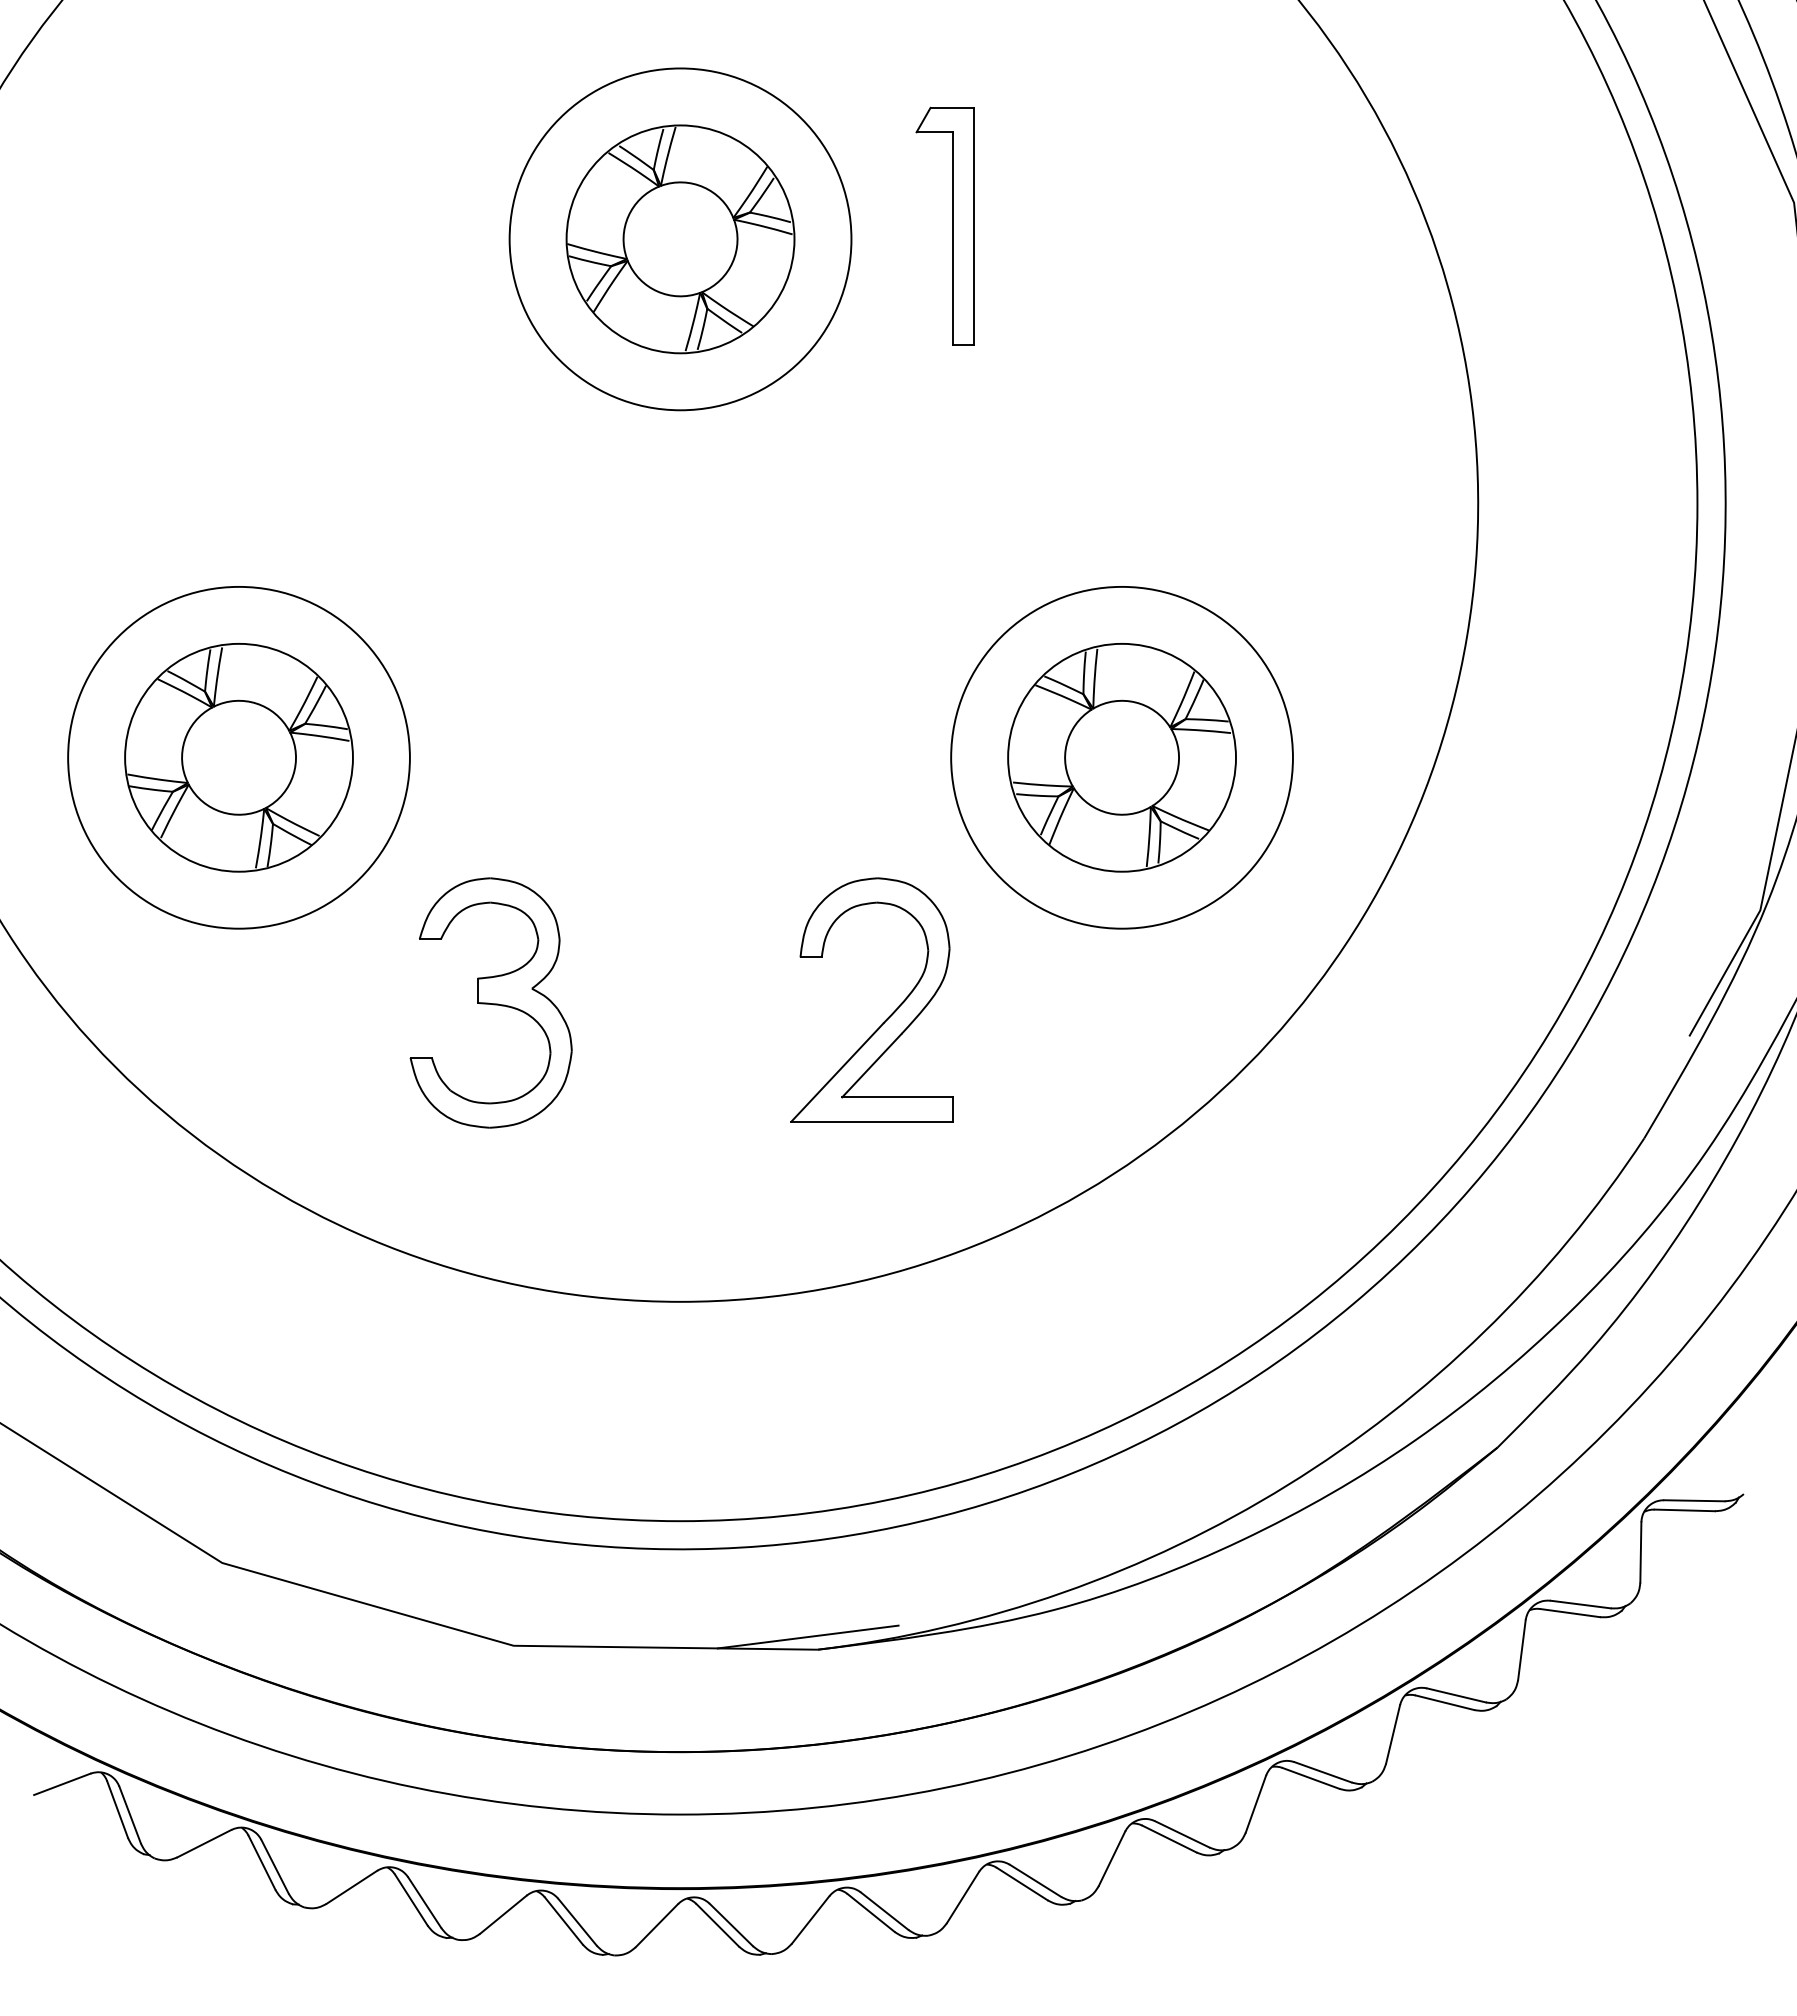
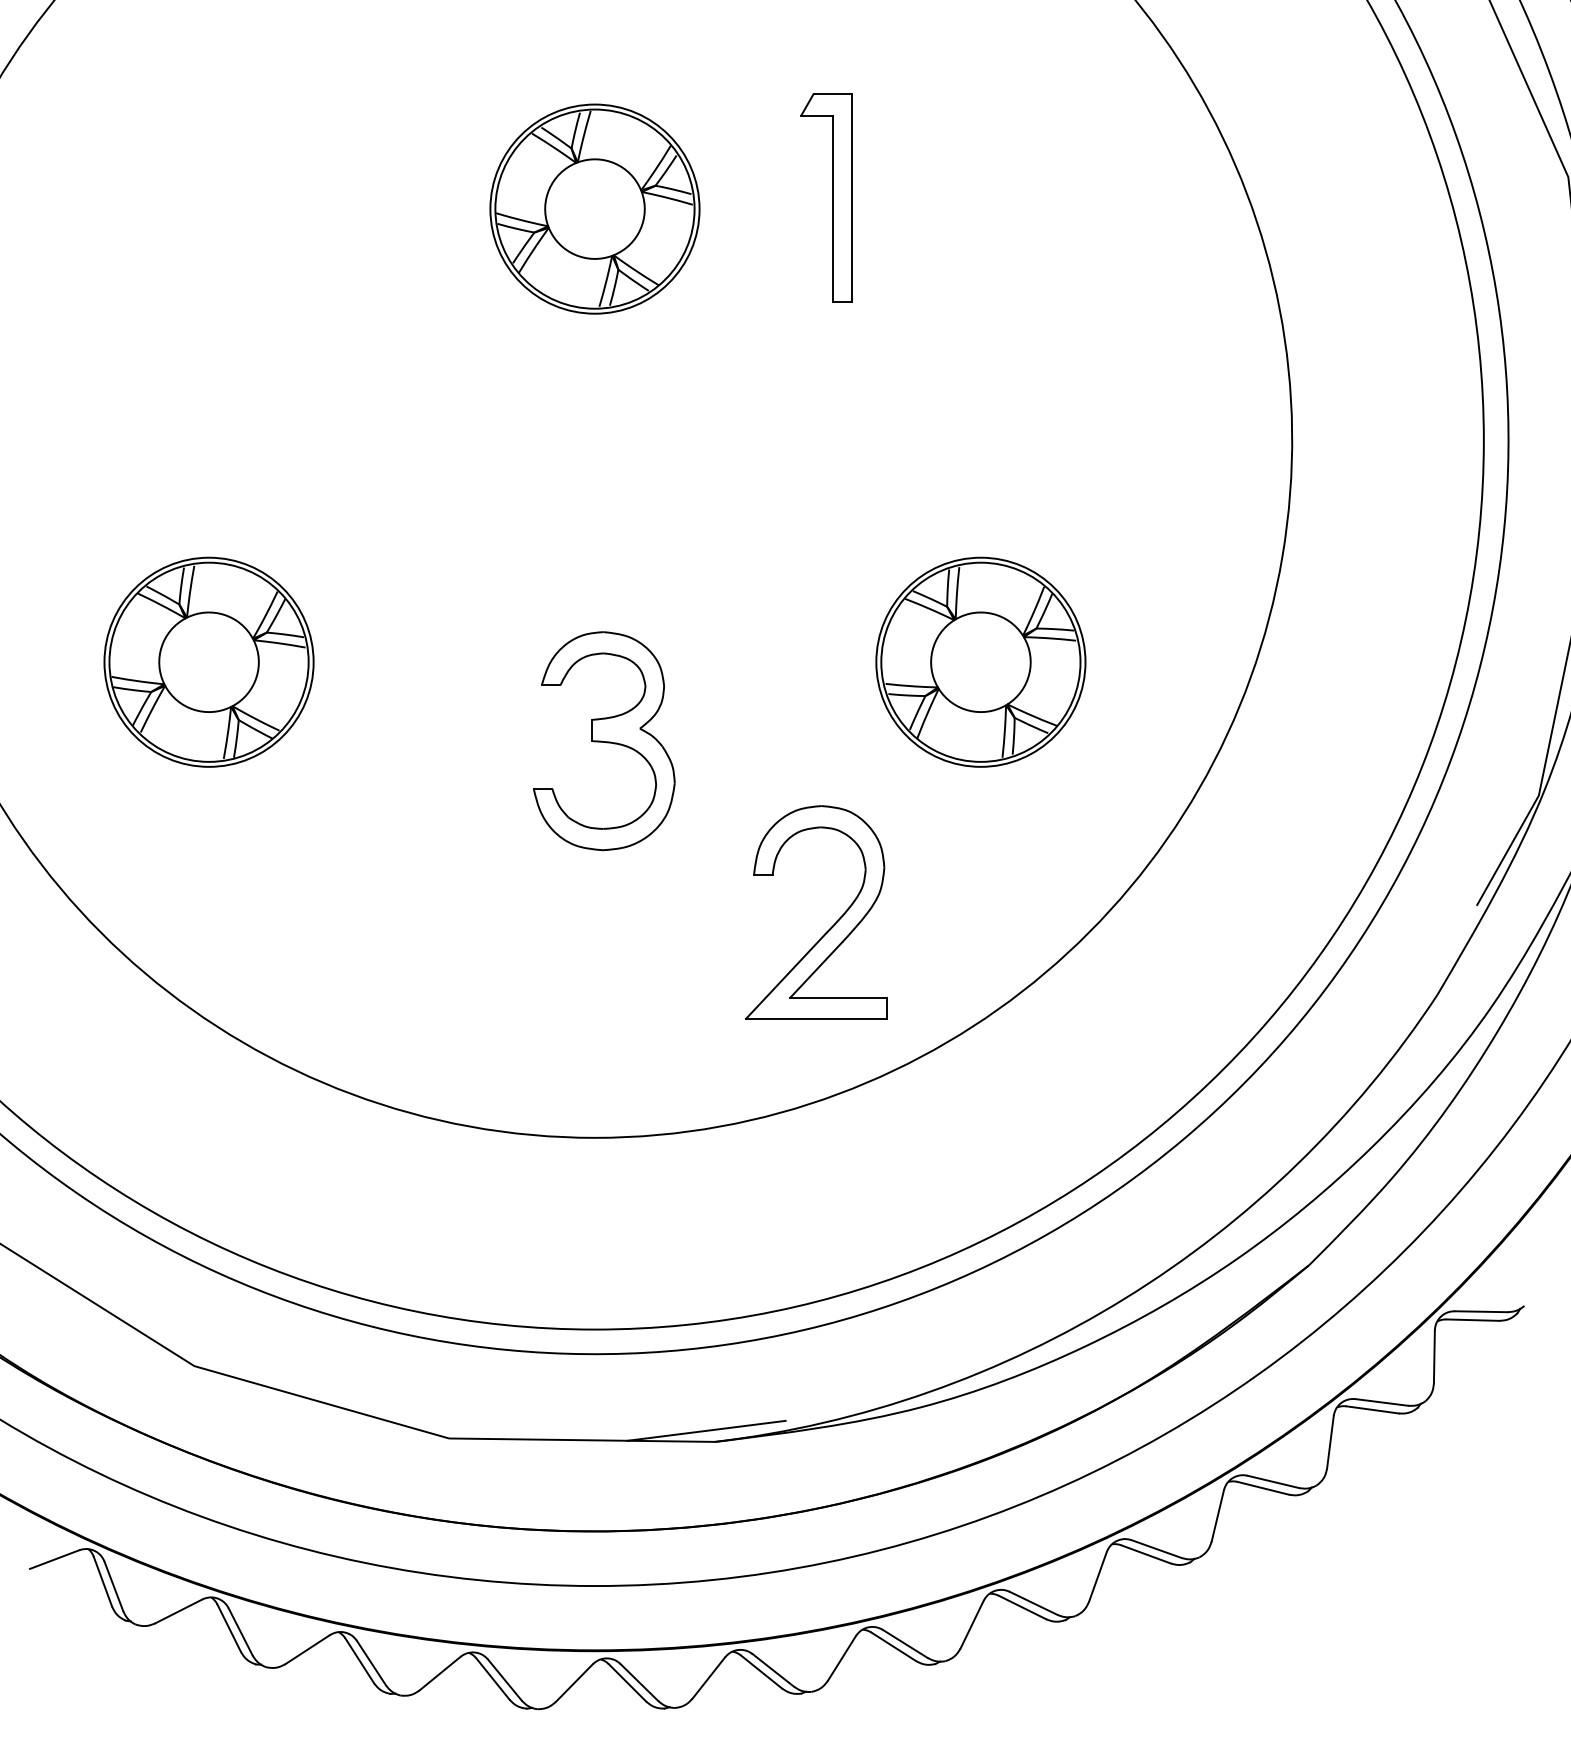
circle: (680, 239) -> (594, 209), size x0.7
circle: (238, 757) -> (208, 662), size x0.7
circle: (1121, 757) -> (980, 662), size x0.7
part: (490, 1002) -> (603, 740), moved
part: (888, 1016) -> (830, 926), moved

